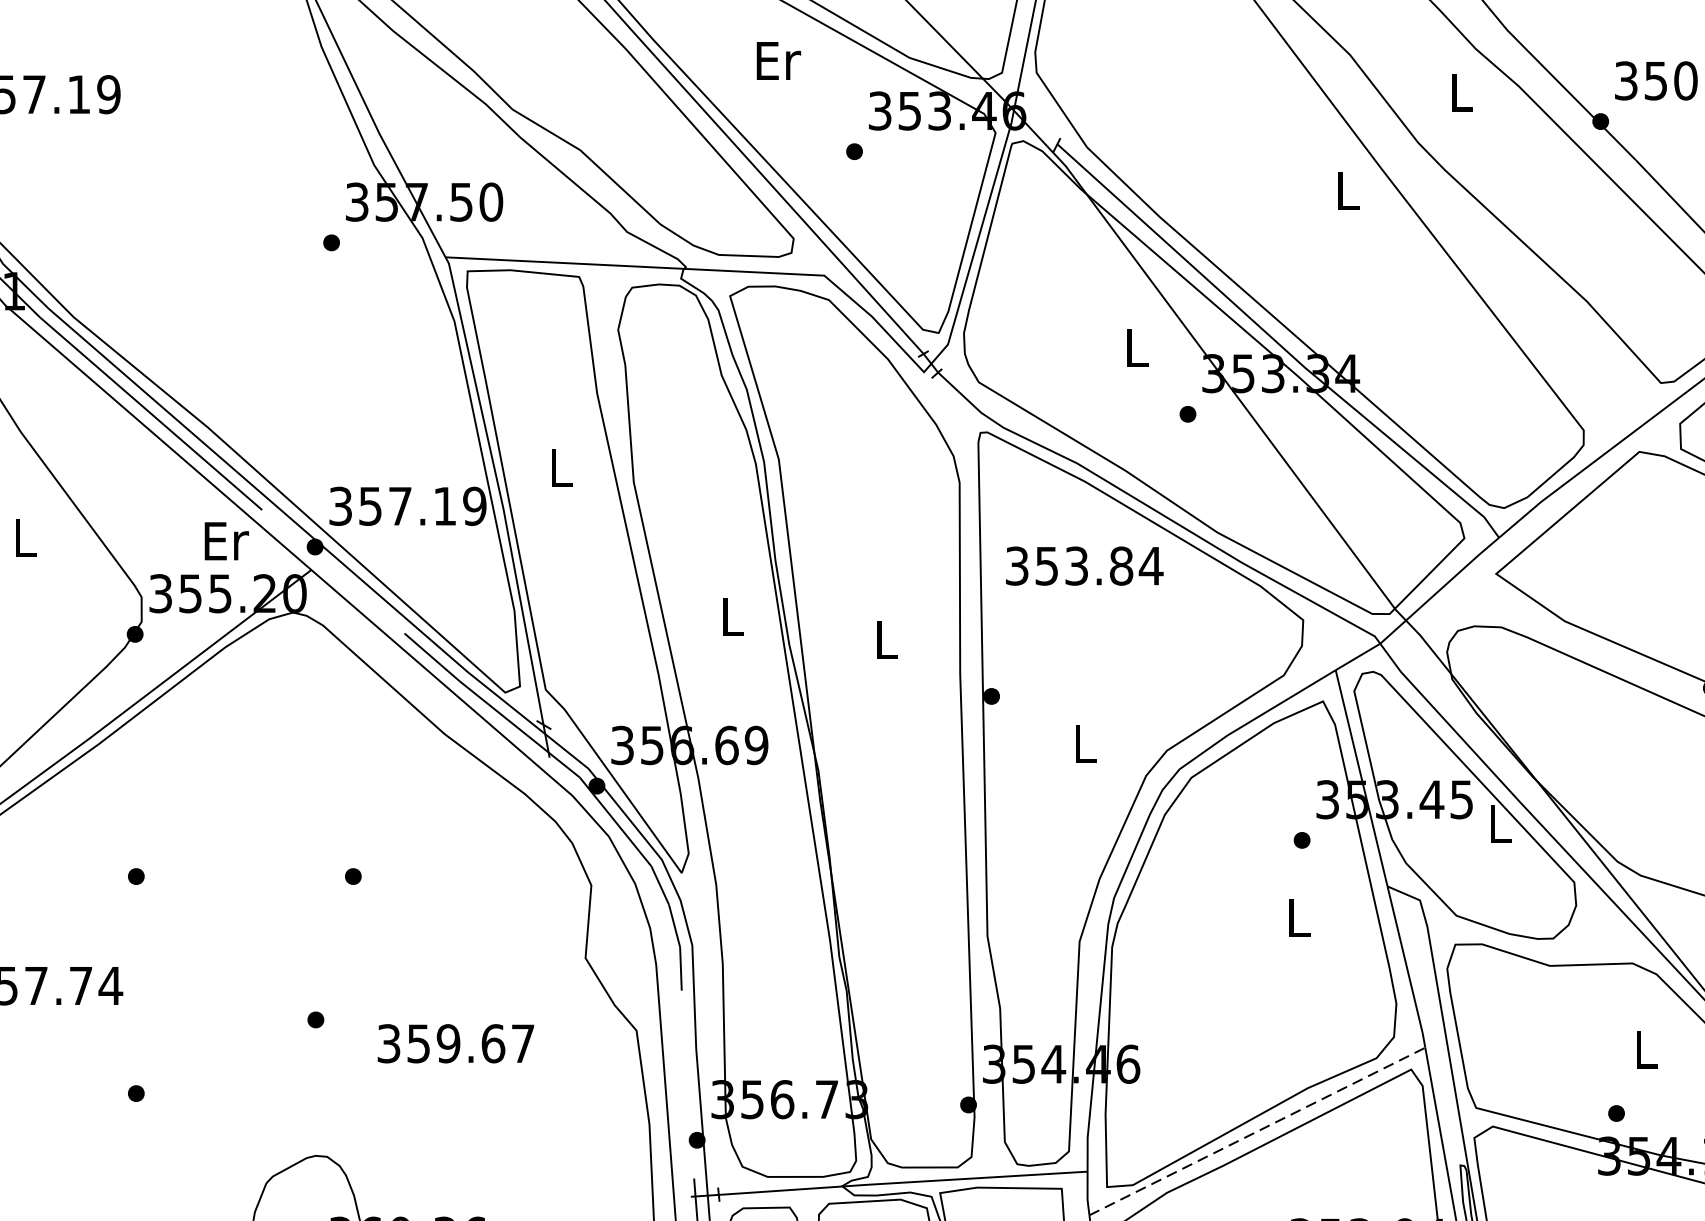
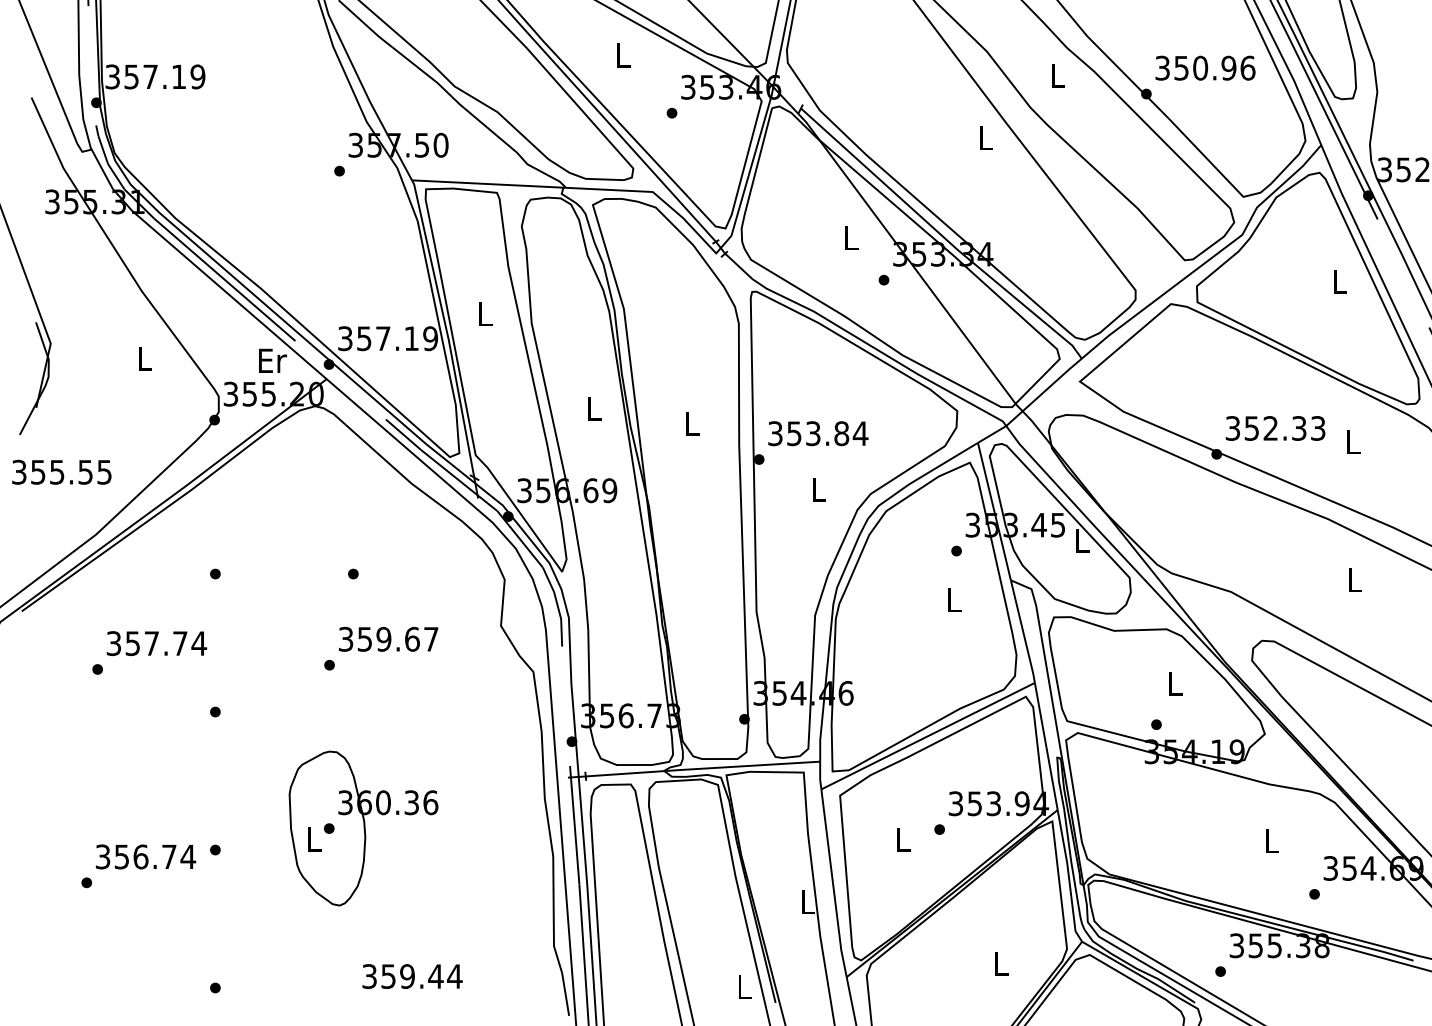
text: (778, 60) -> (623, 55), Er -> L
text: (1084, 565) -> (818, 433), moved
text: (455, 1042) -> (388, 638), moved
line: (1257, 1130) -> (928, 735), dashed -> solid

